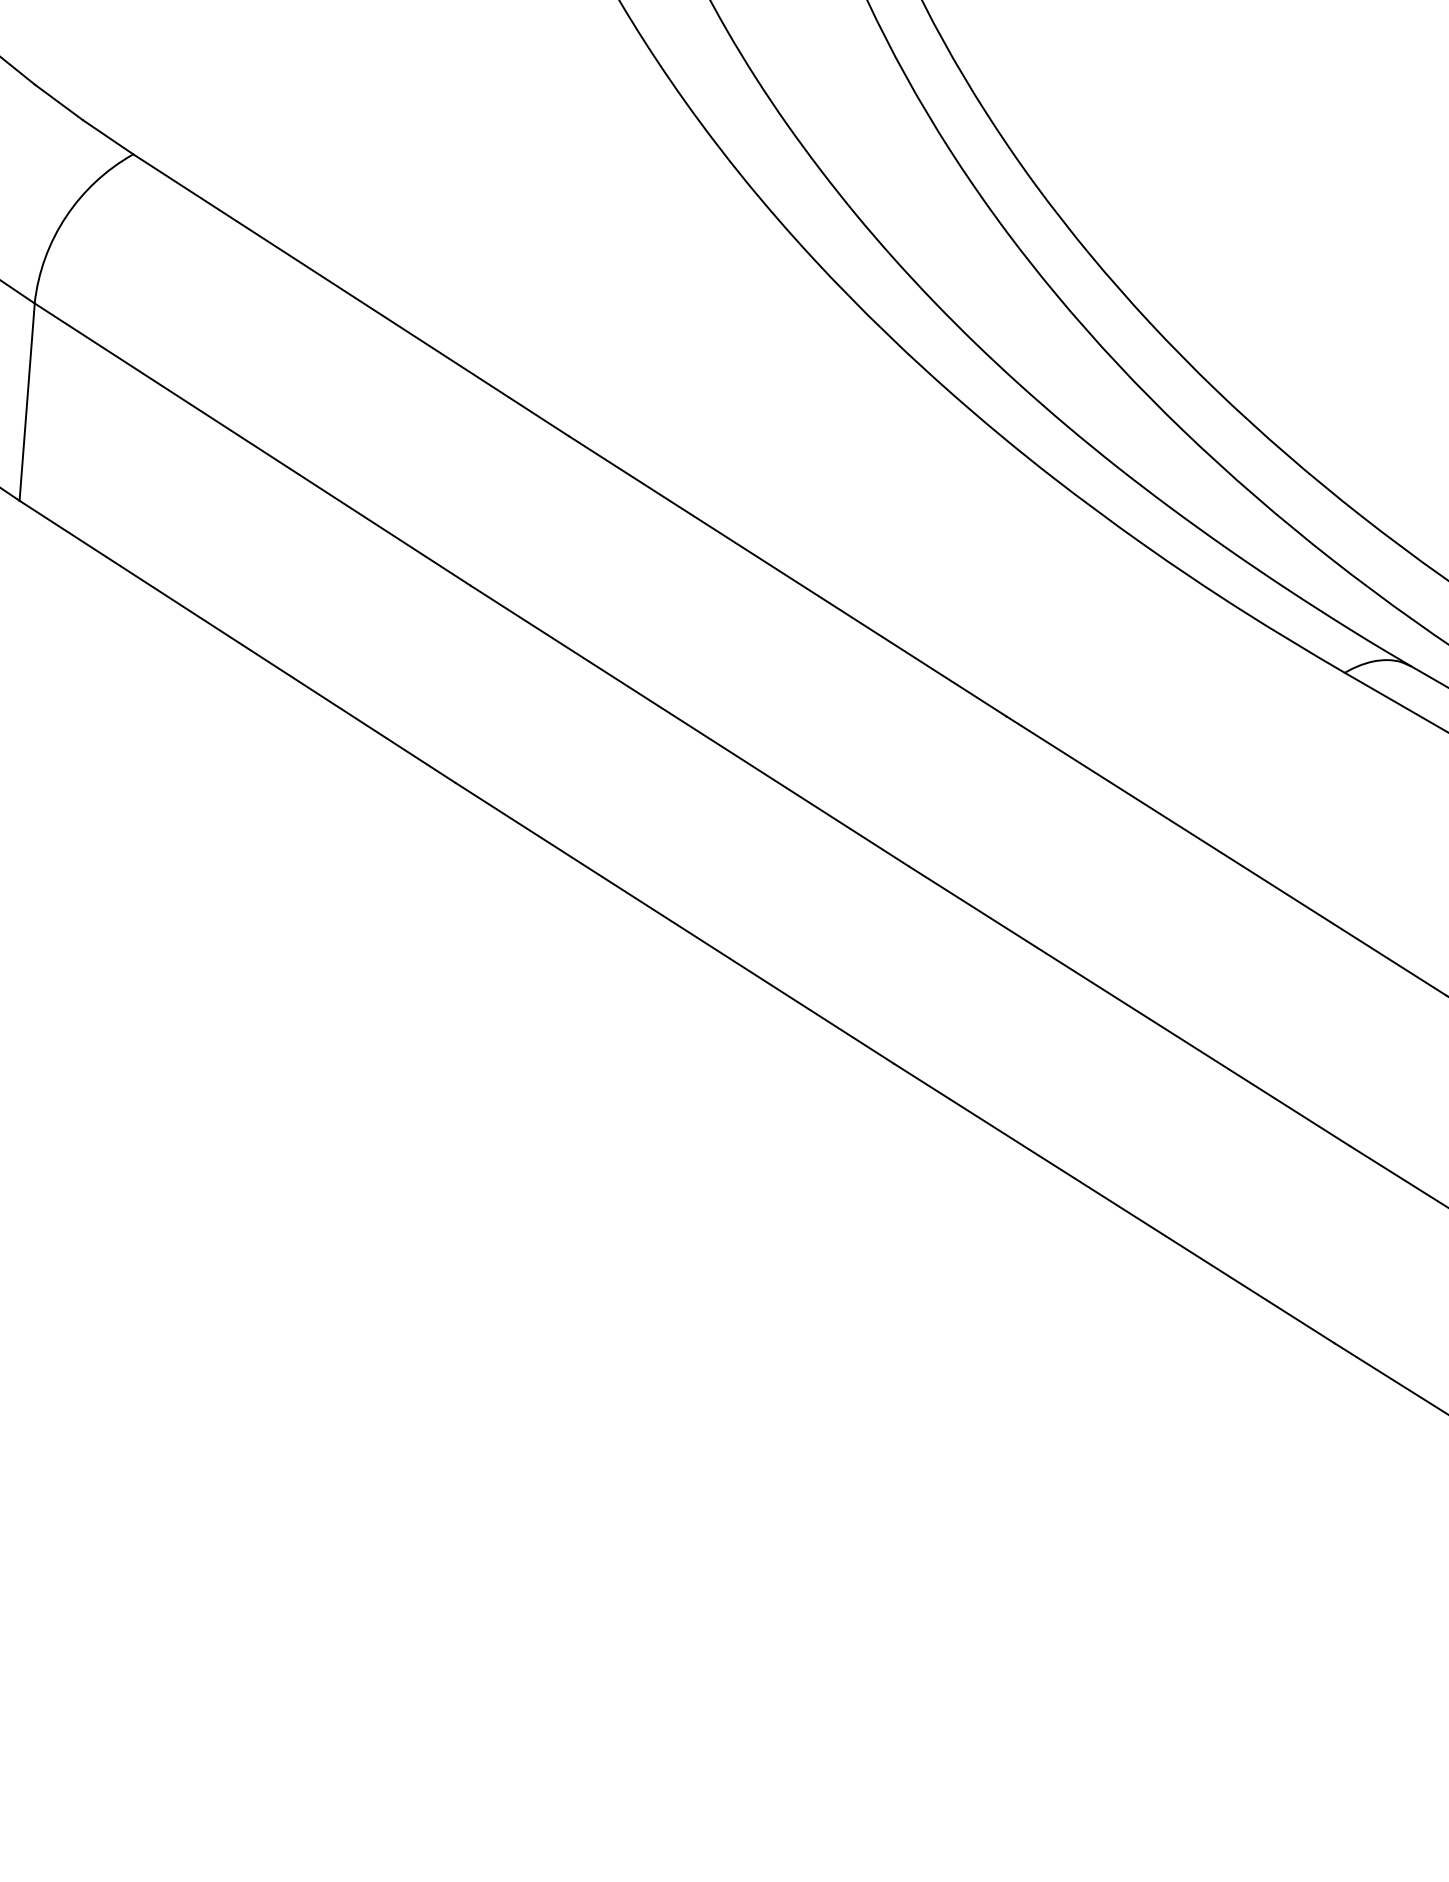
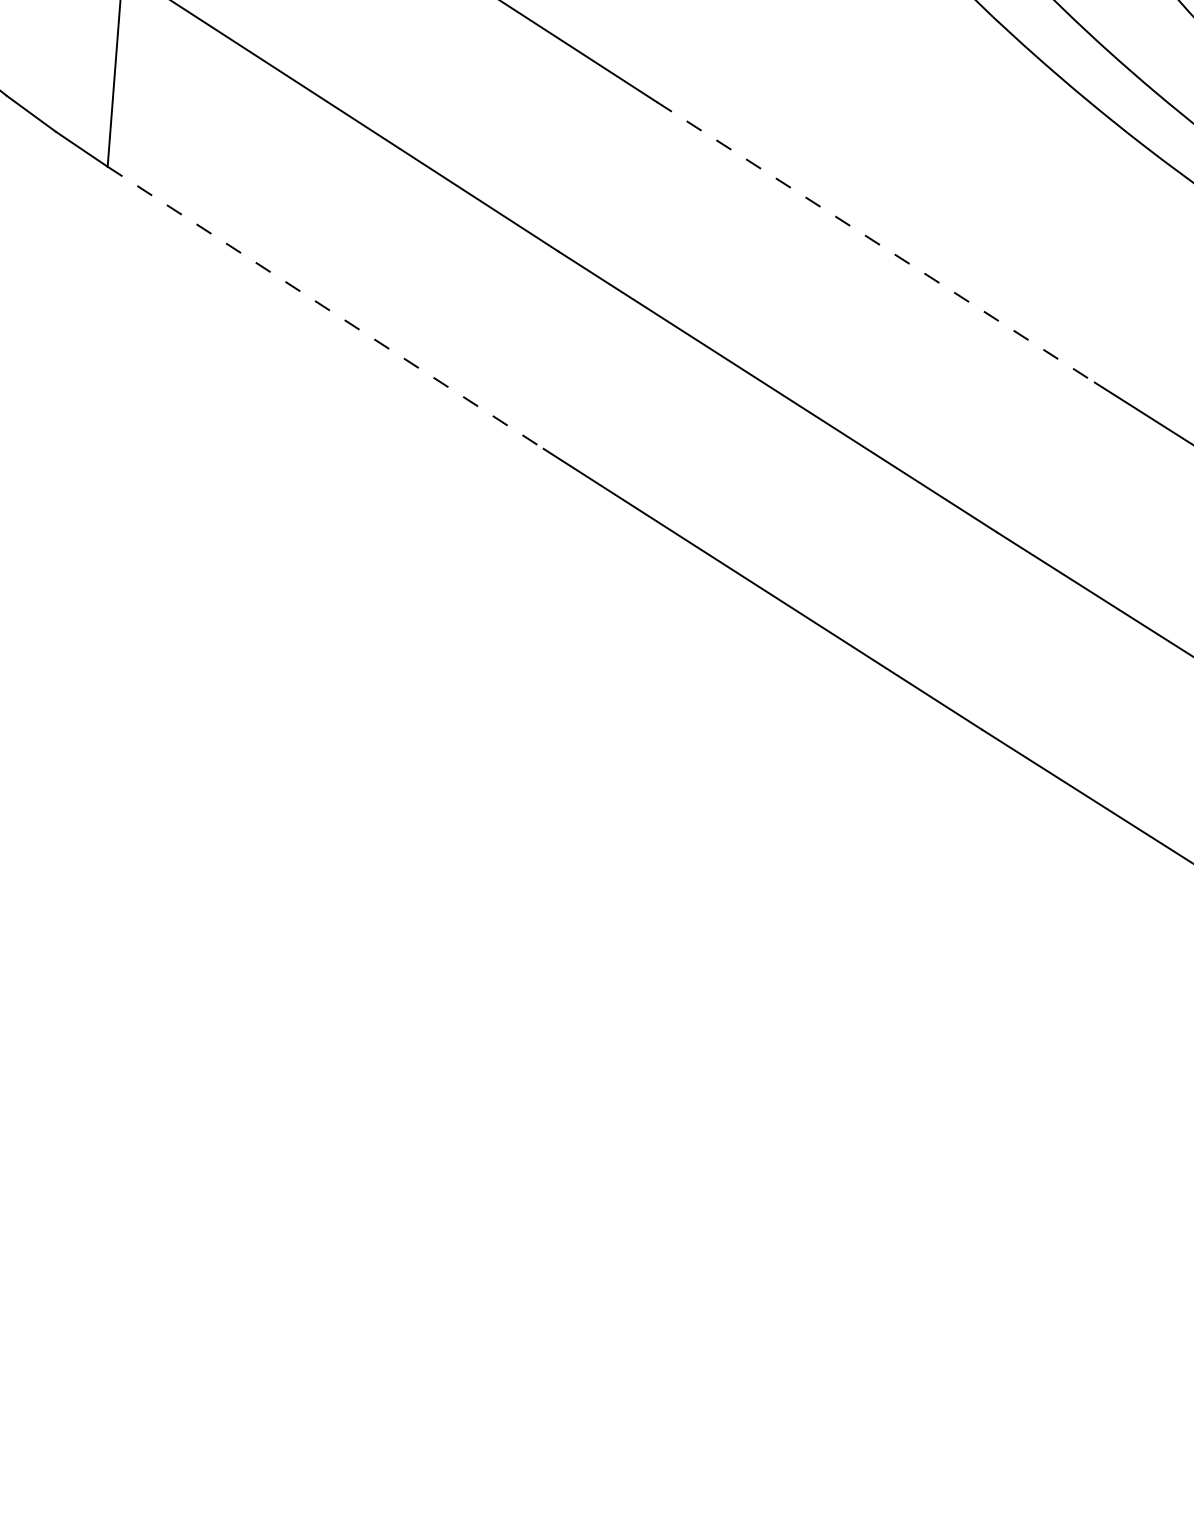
line: (787, 576) -> (875, 242), solid -> dashed
line: (237, 641) -> (325, 307), solid -> dashed

